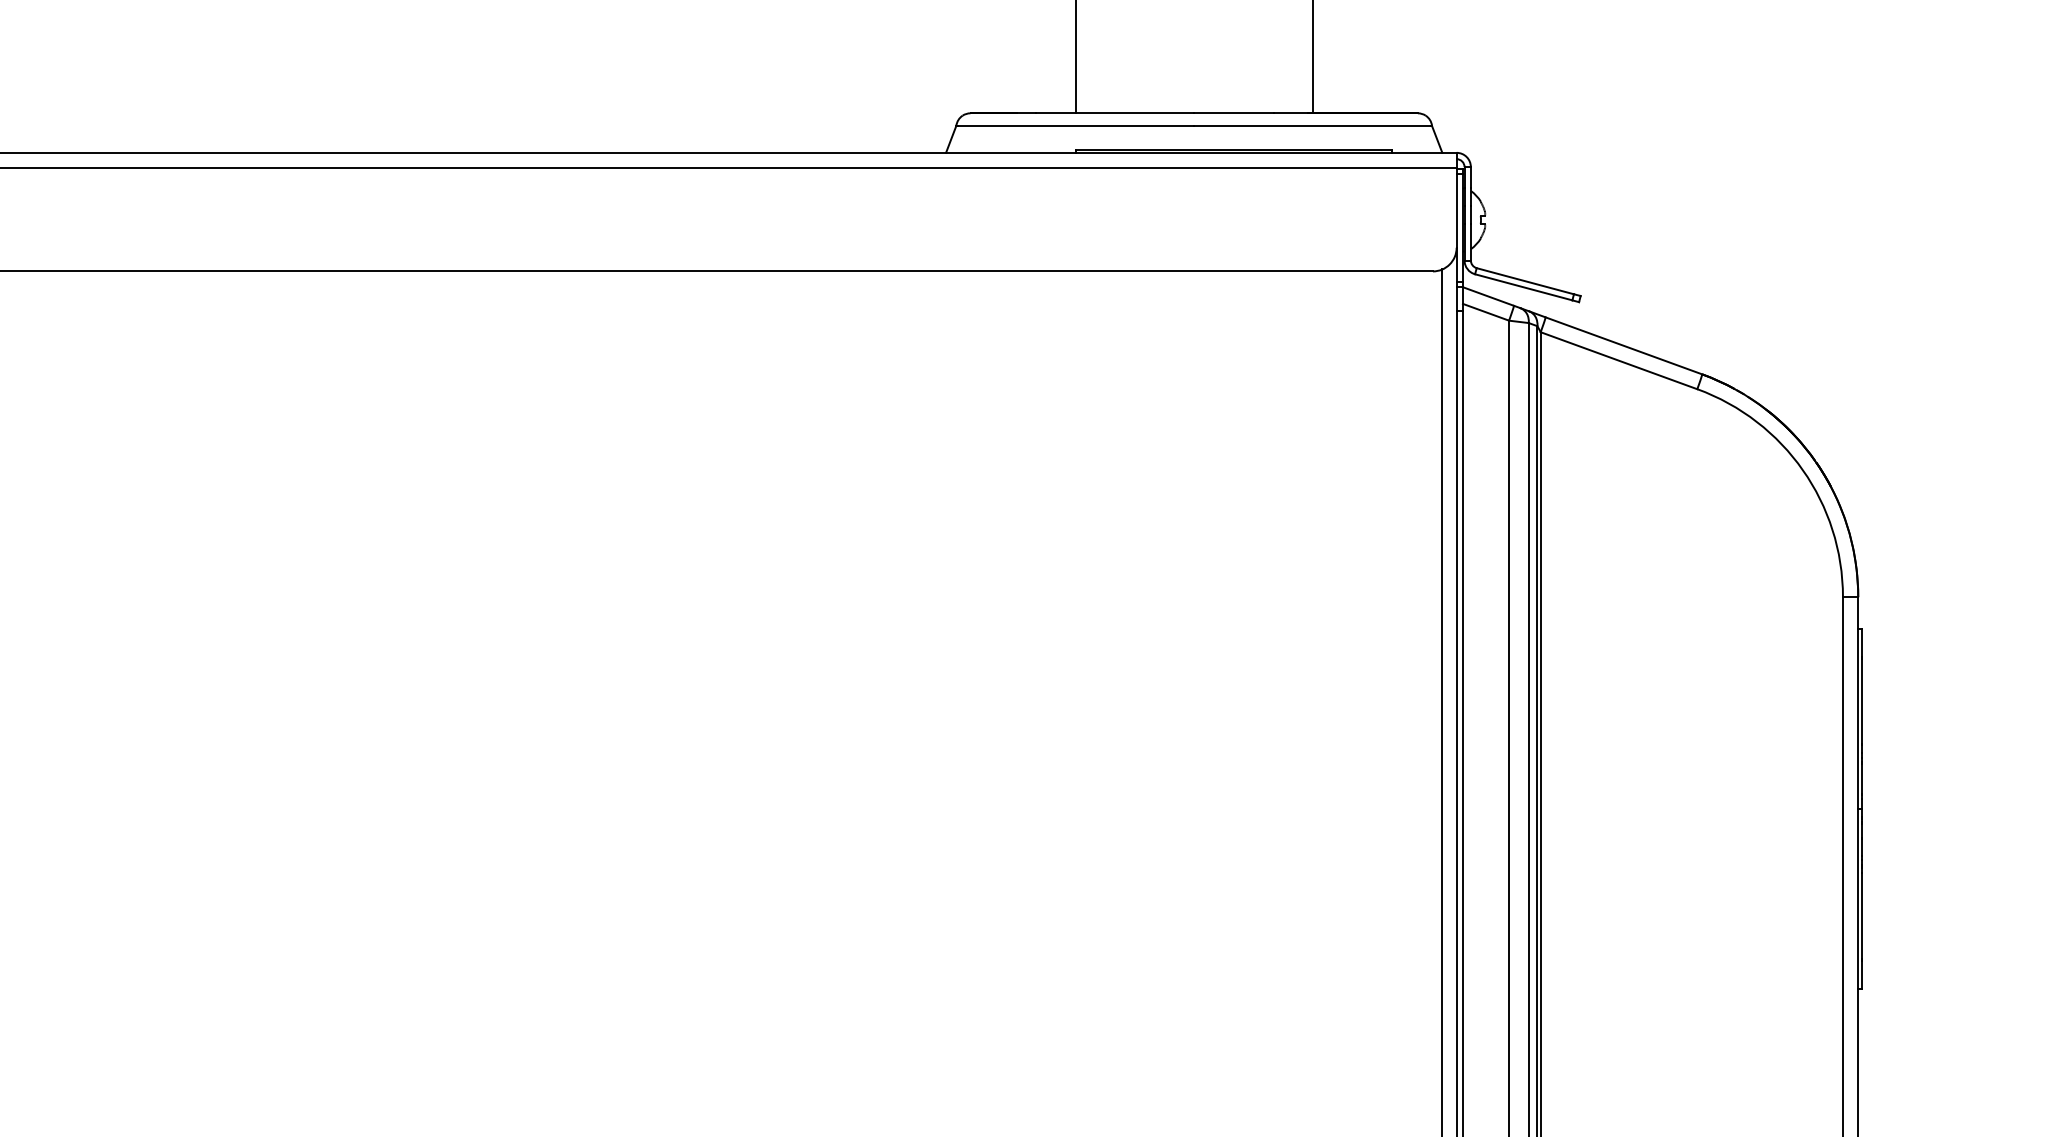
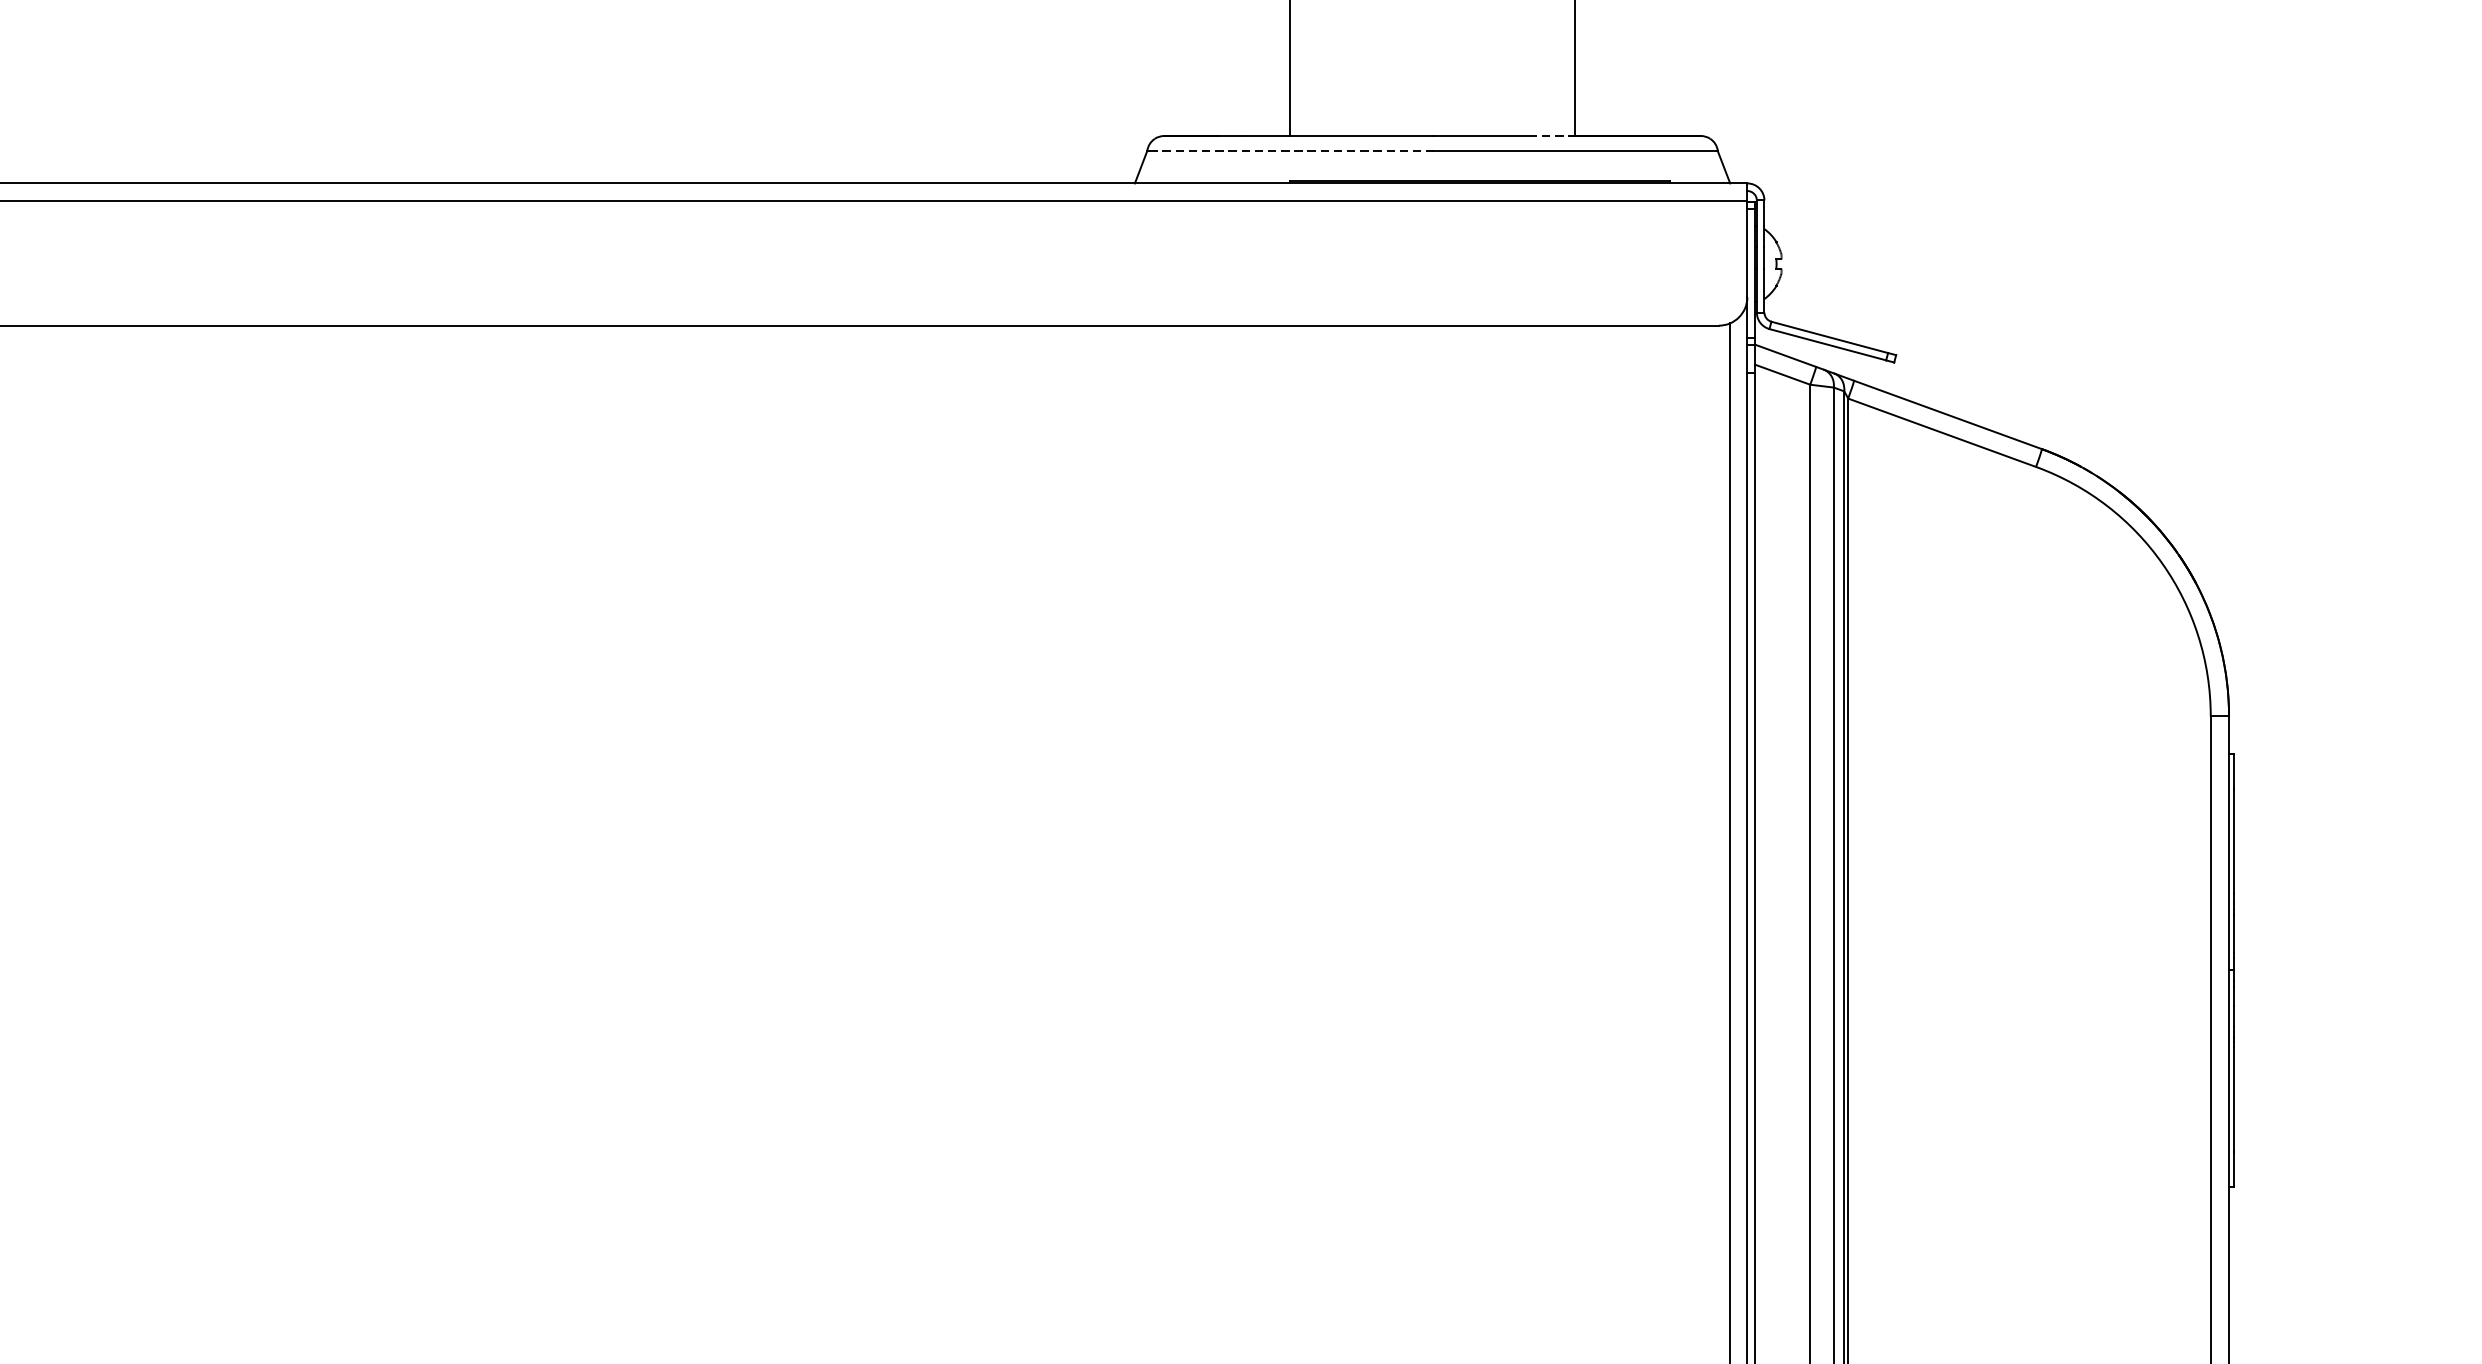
line: (1291, 113) -> (1549, 136), solid -> dashed
line: (1076, 125) -> (1291, 150), solid -> dashed

